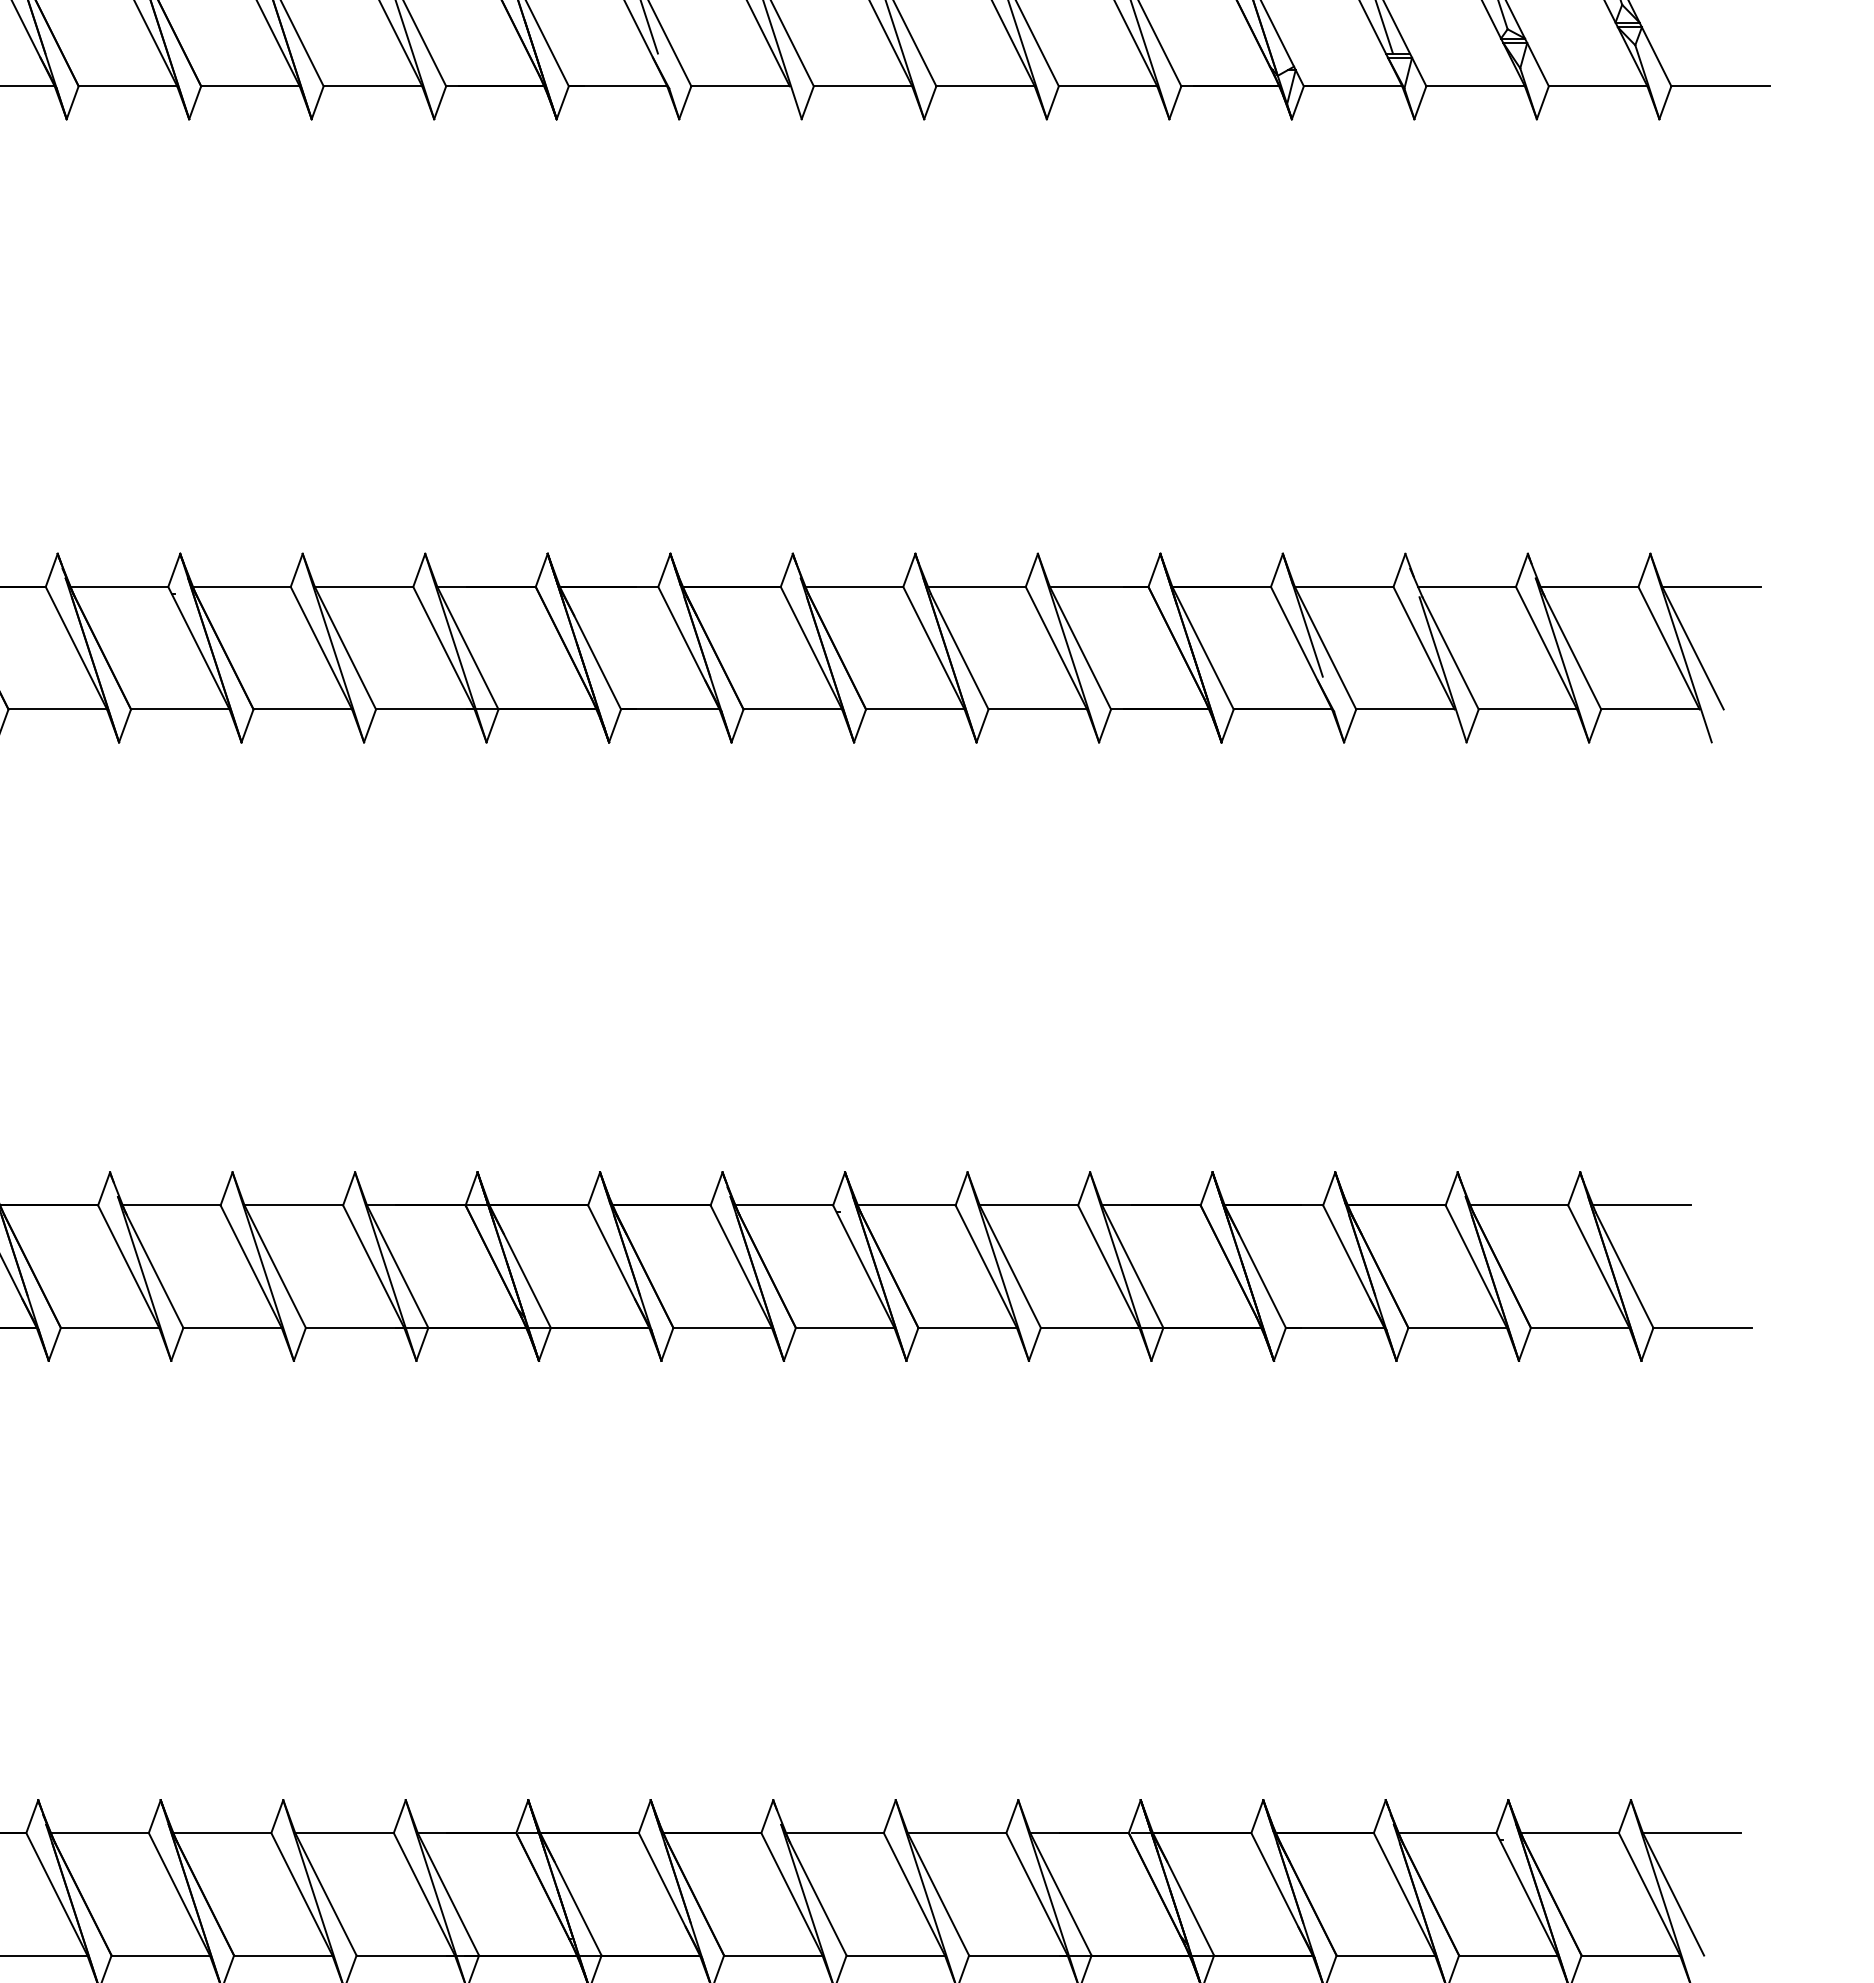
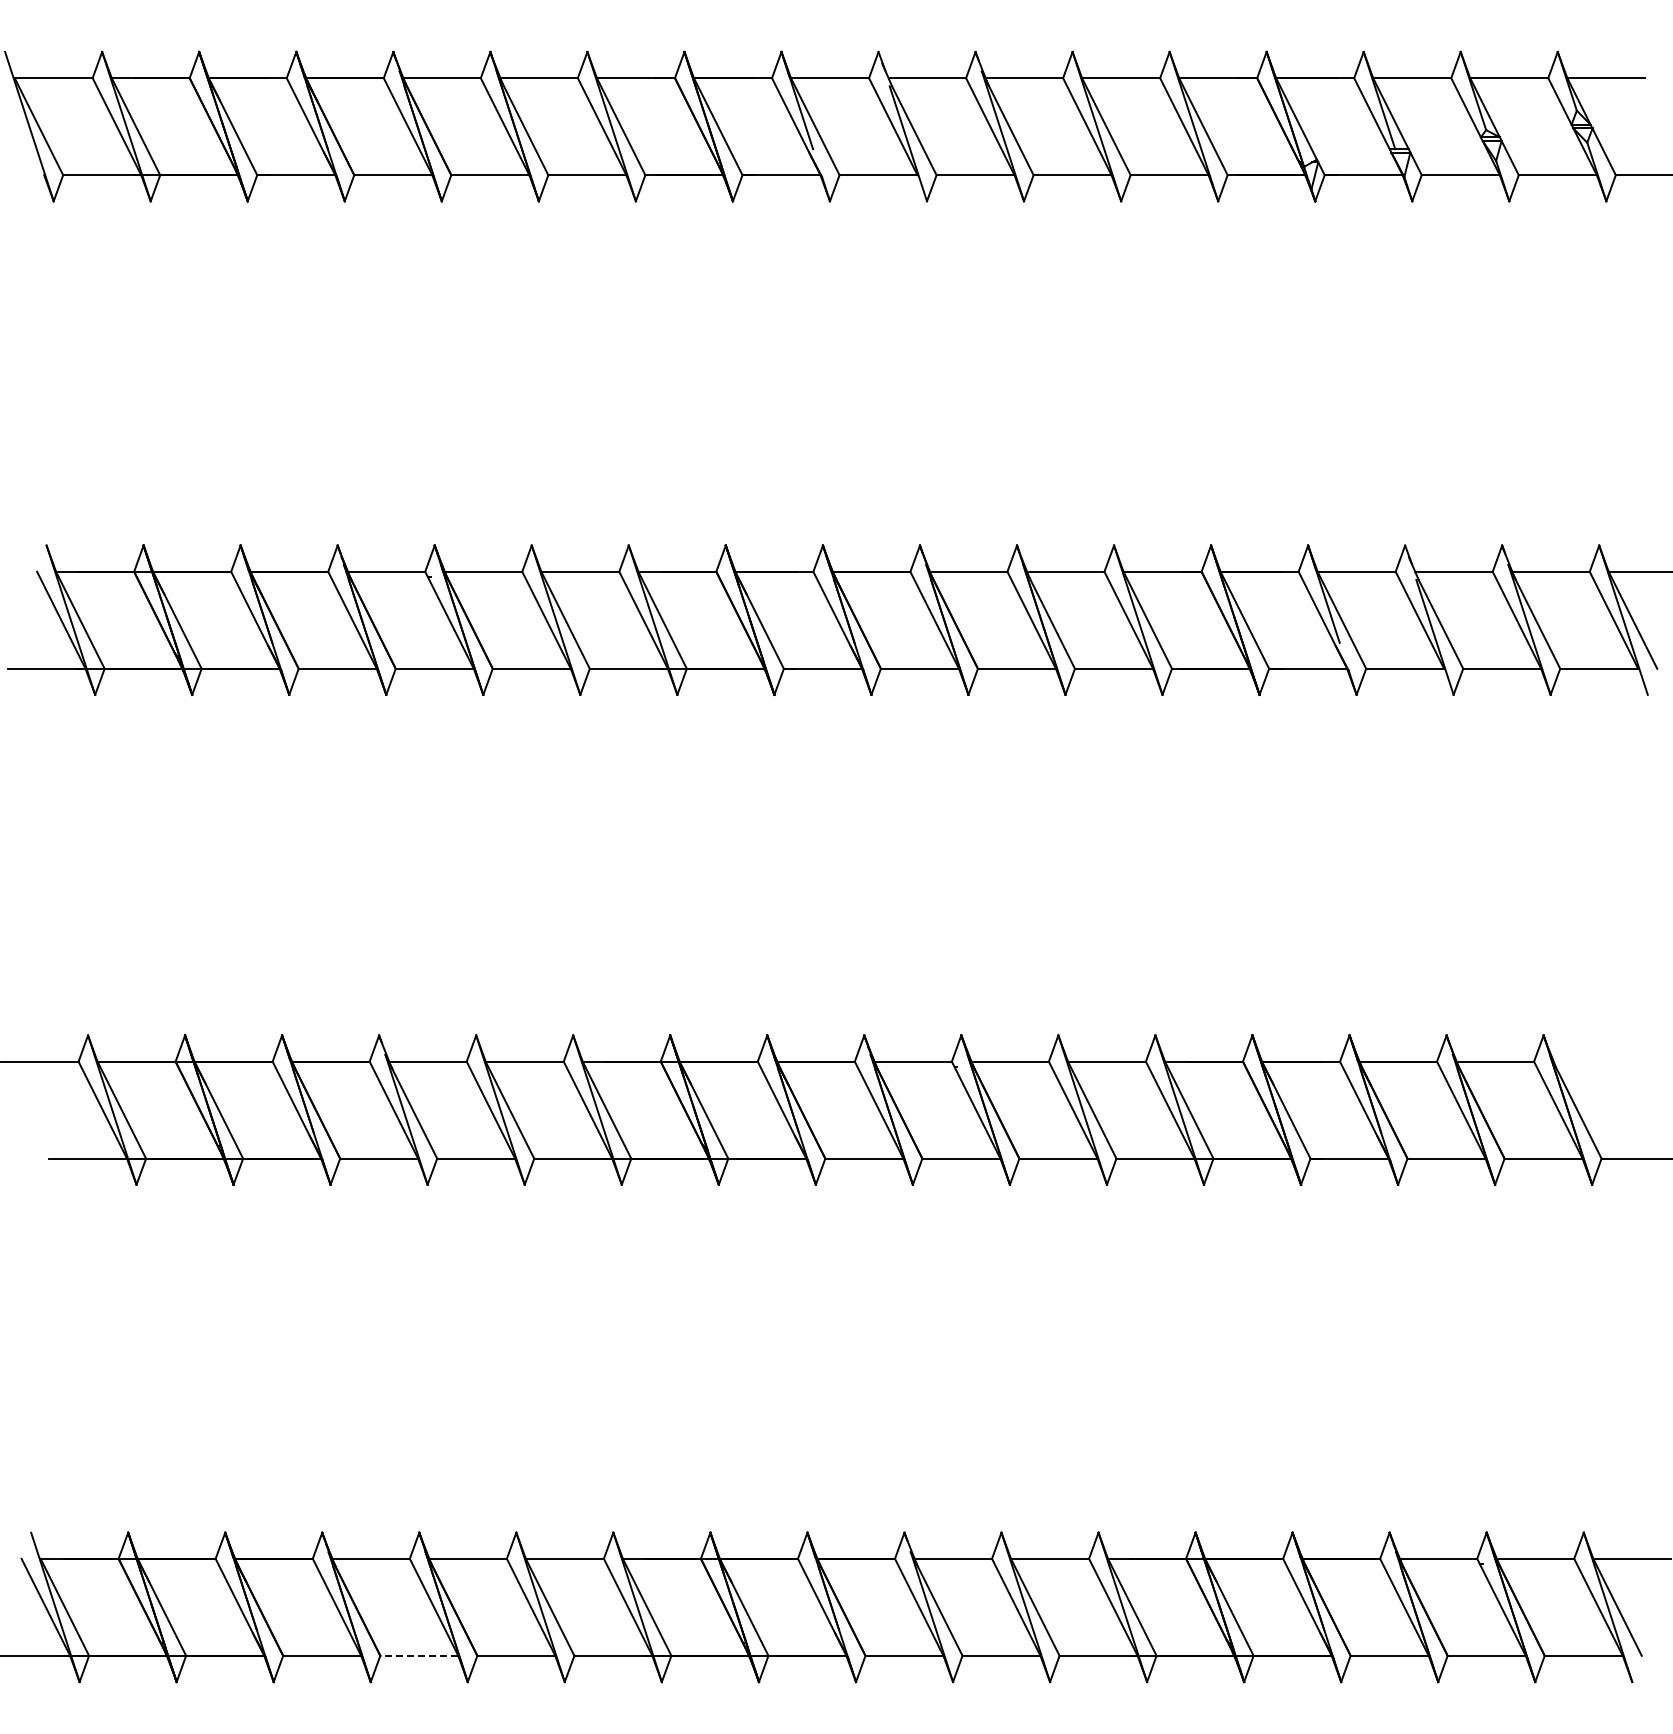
line: (1641, 1205) -> (1592, 1061), removed
line: (161, 1955) -> (419, 1655), solid -> dashed

